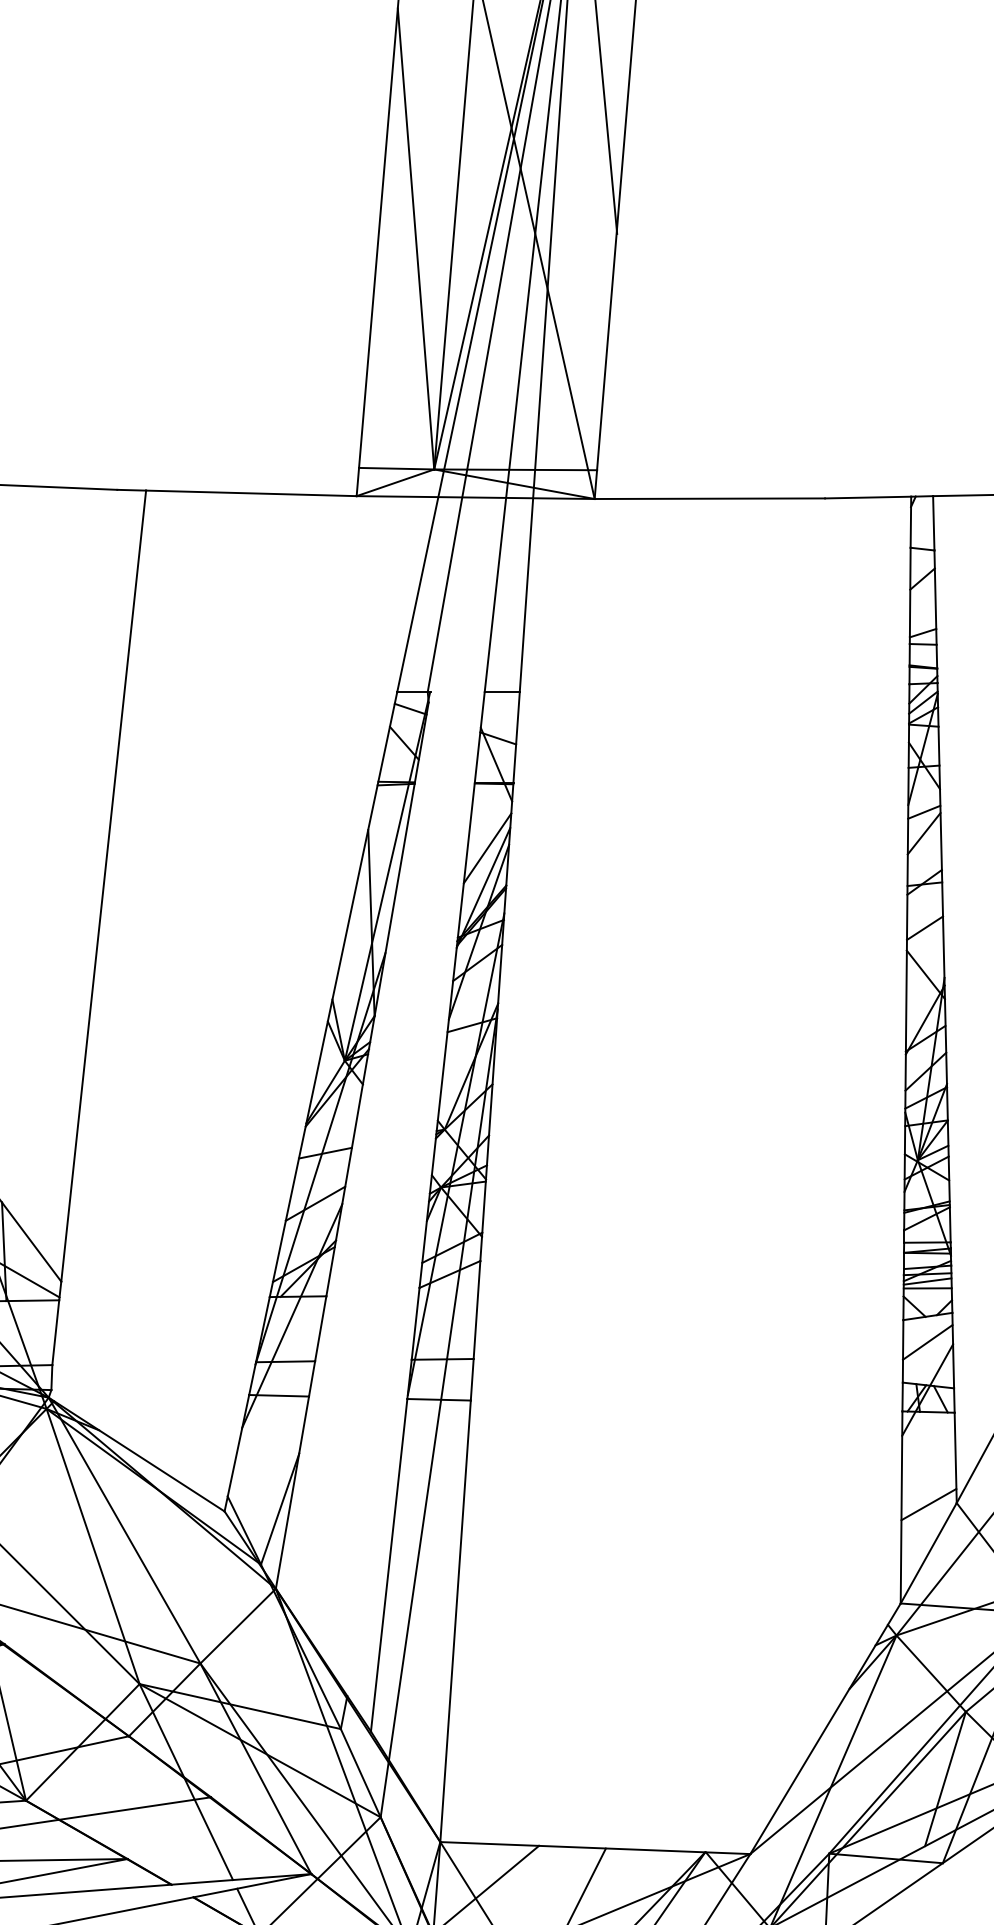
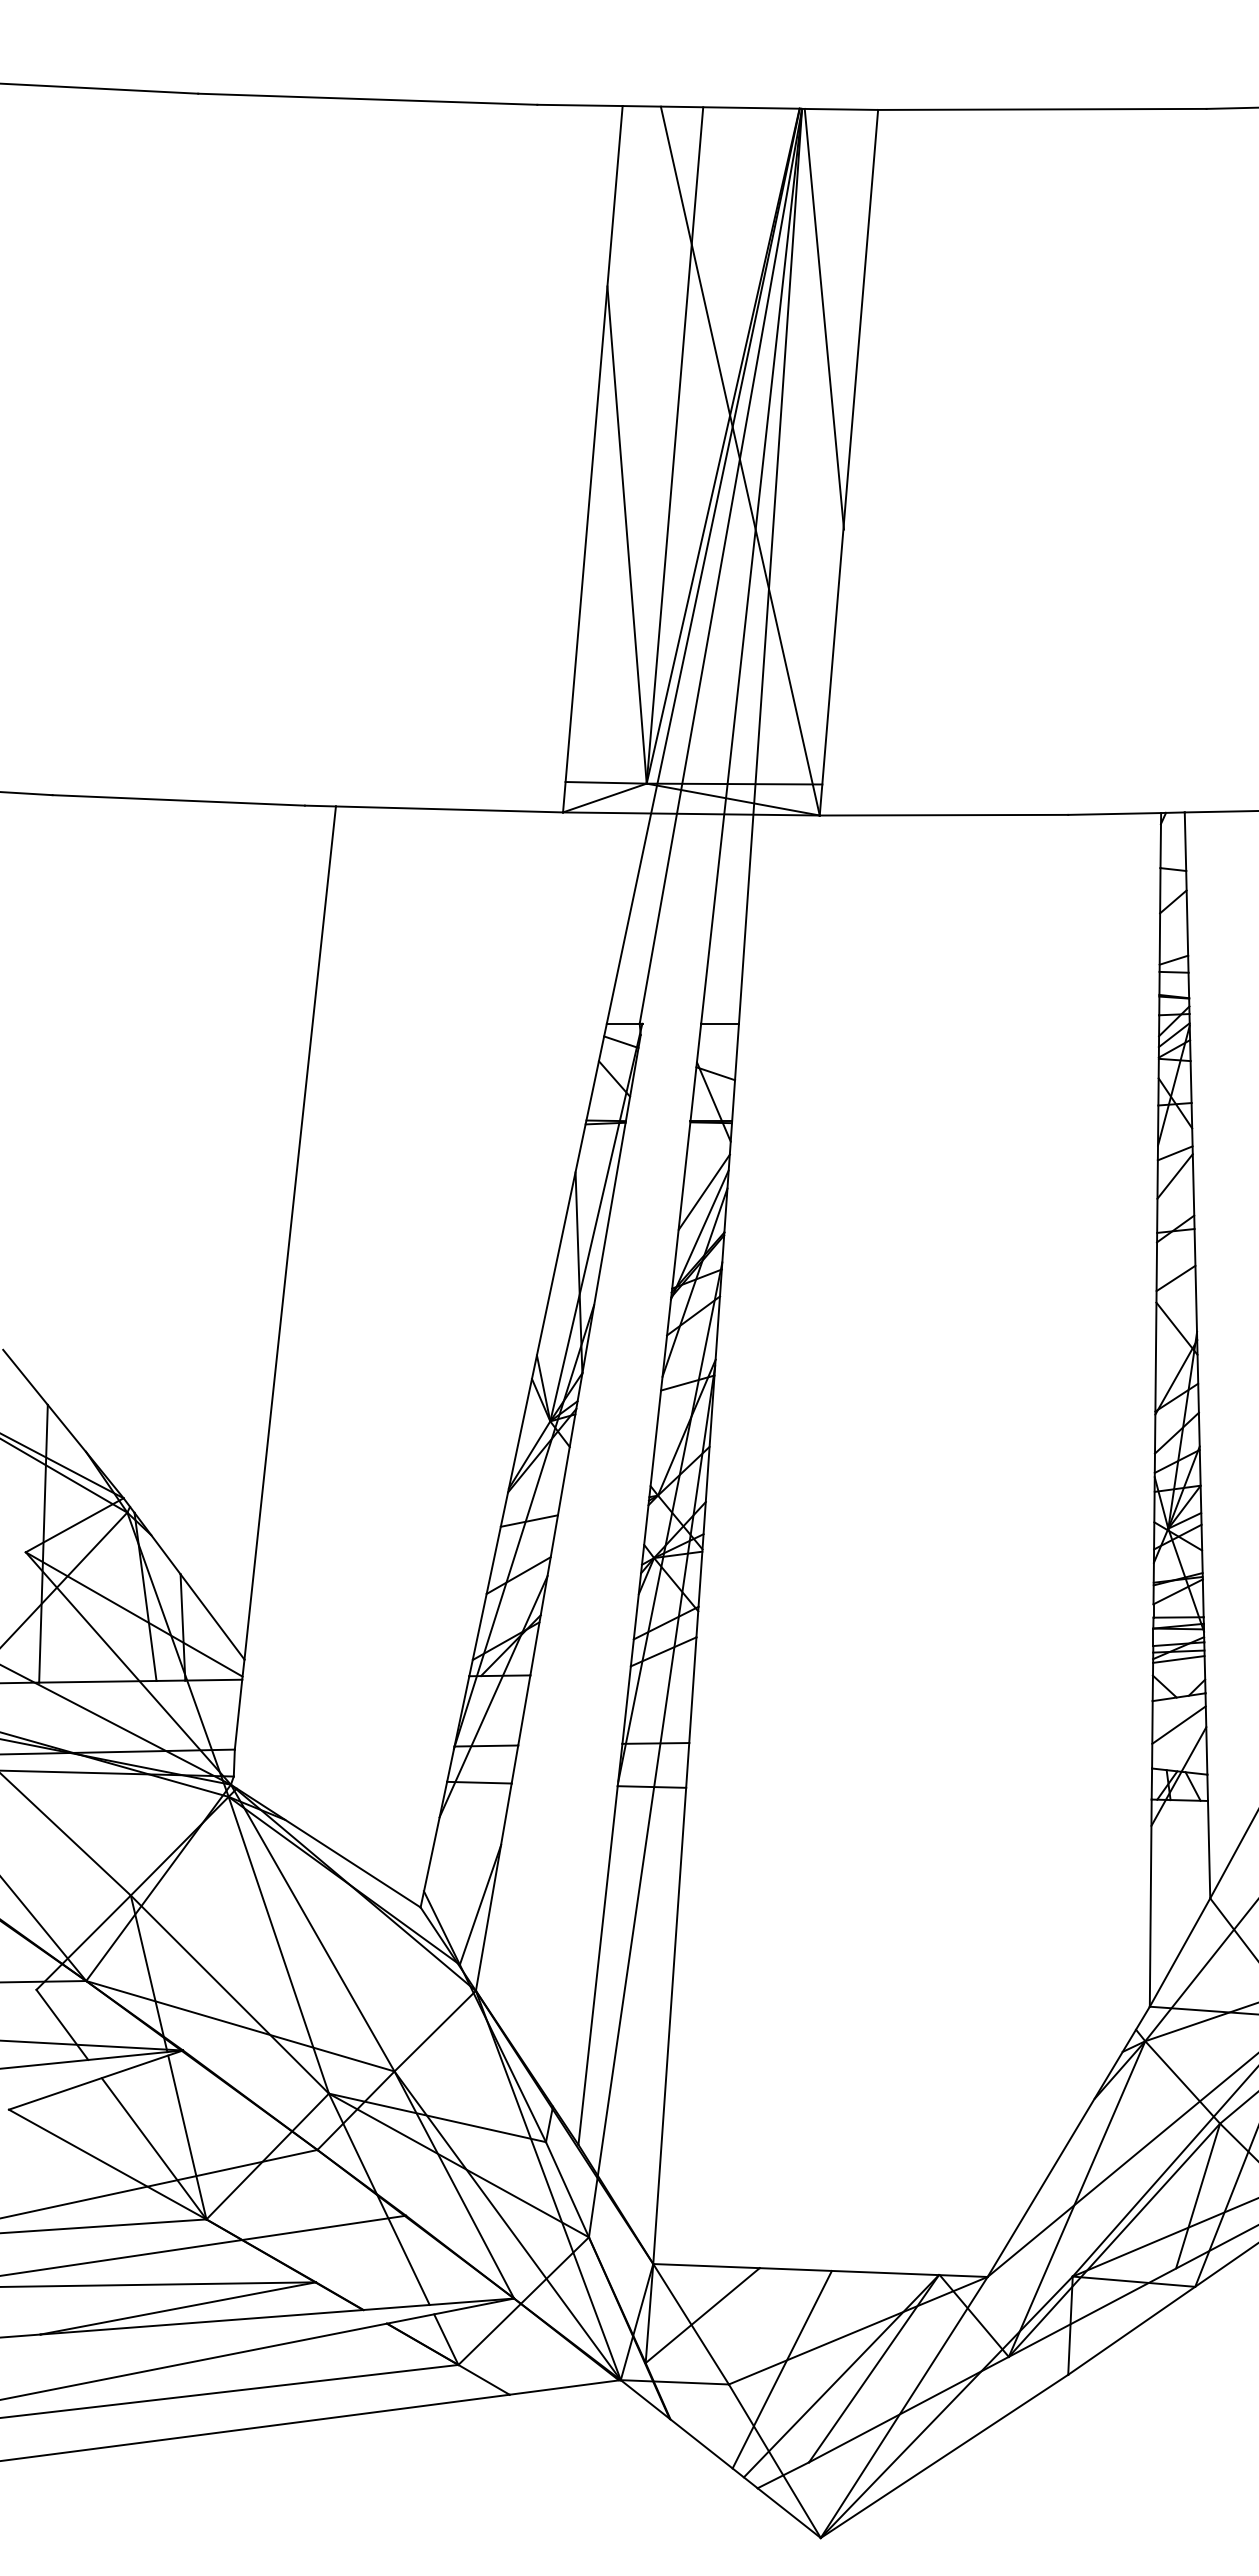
line: (927, 1288) -> (1178, 1666), removed
line: (928, 1504) -> (1179, 1899), removed

